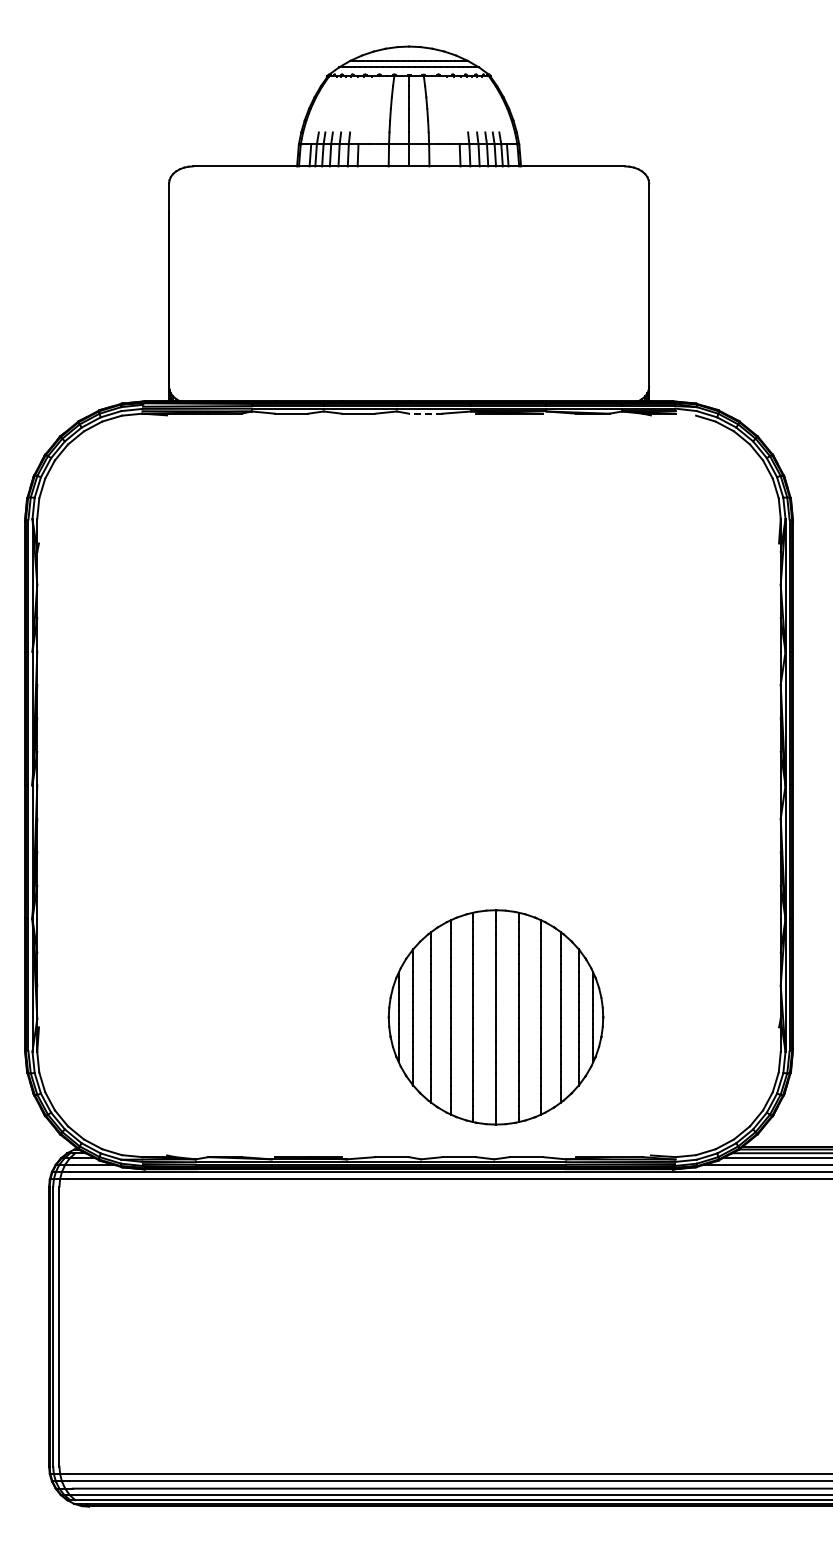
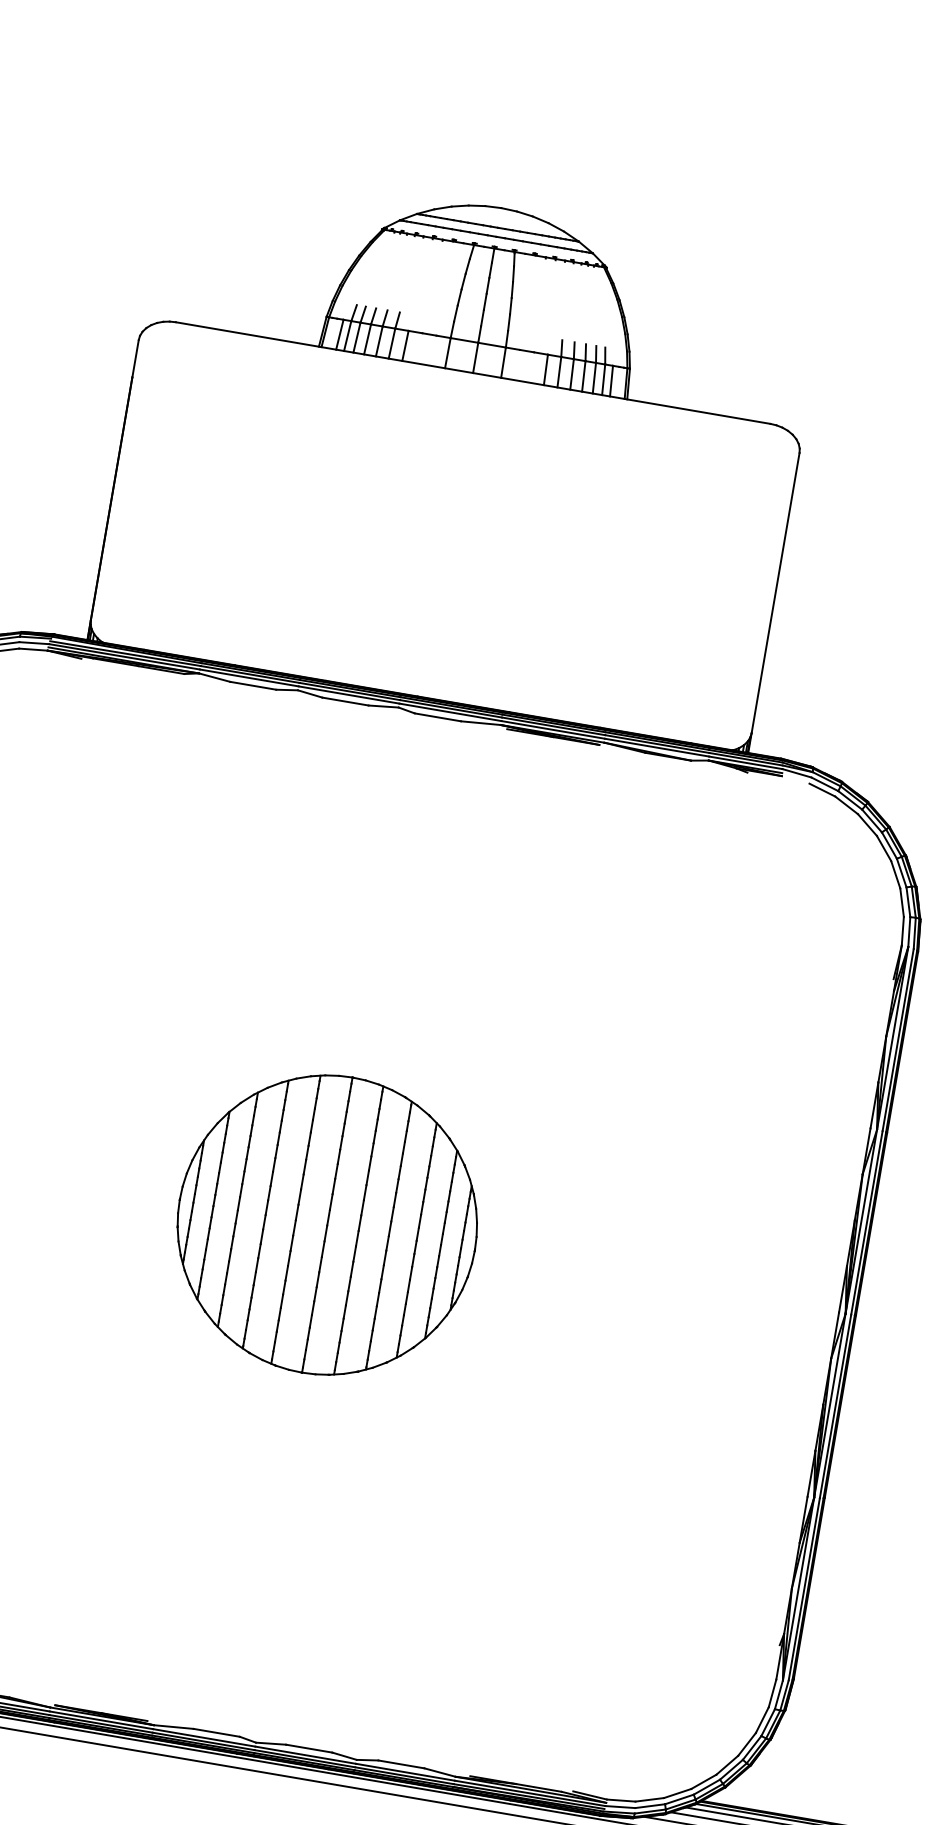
line: (425, 413) -> (437, 717), dashed -> solid
part: (495, 1017) -> (326, 1225), moved

